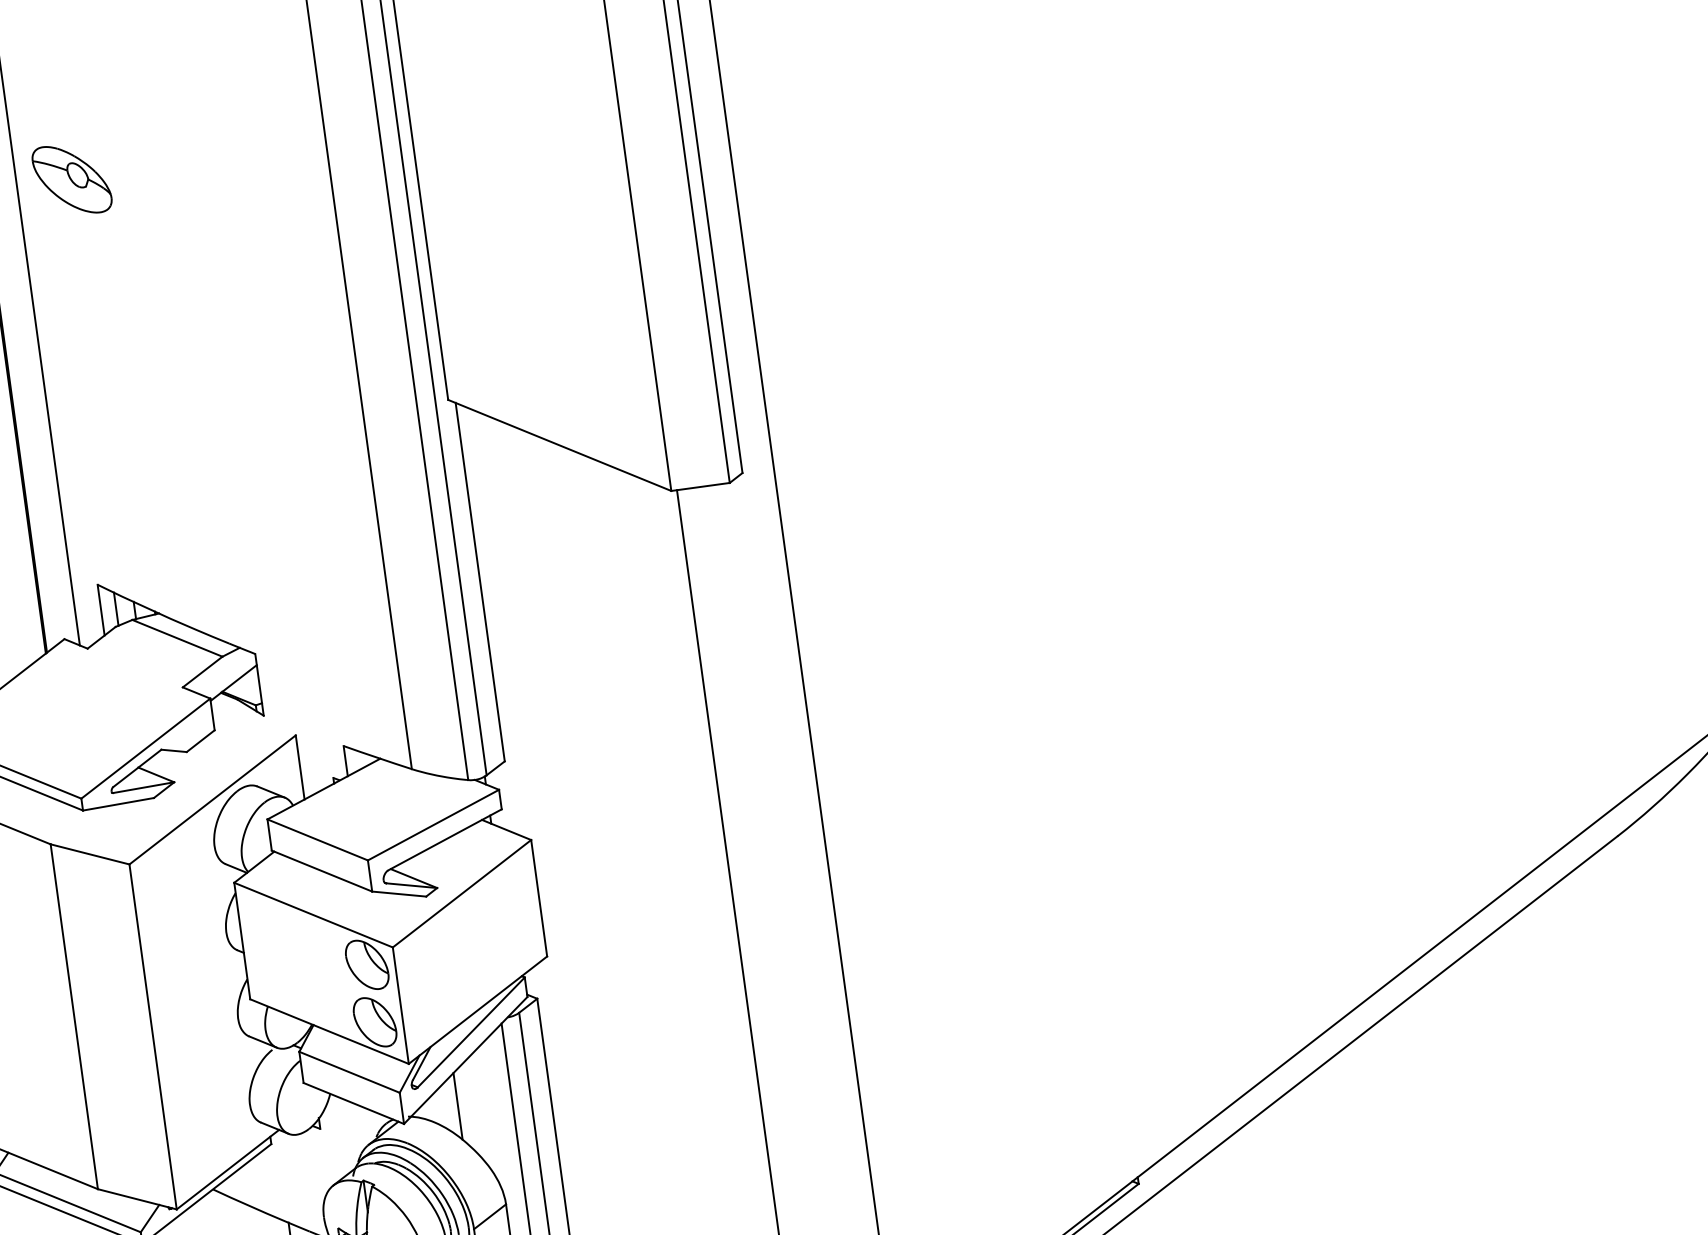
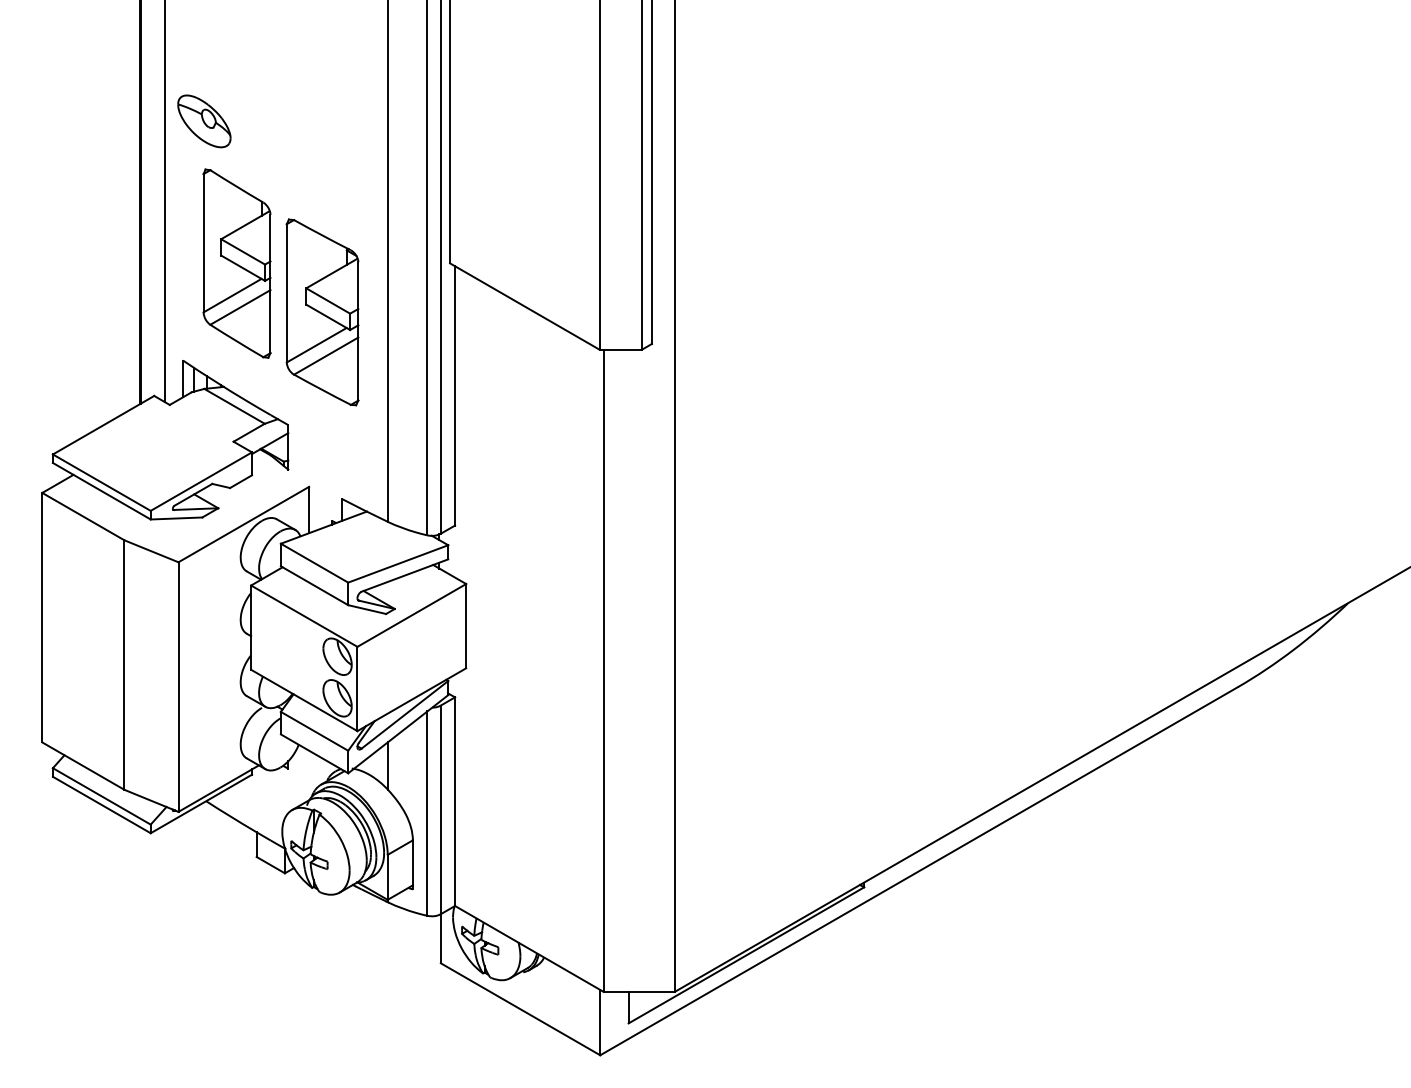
part: (72, 179) -> (204, 121), moved
part: (153, 440) -> (236, 263), added
part: (281, 491) -> (322, 312), added

